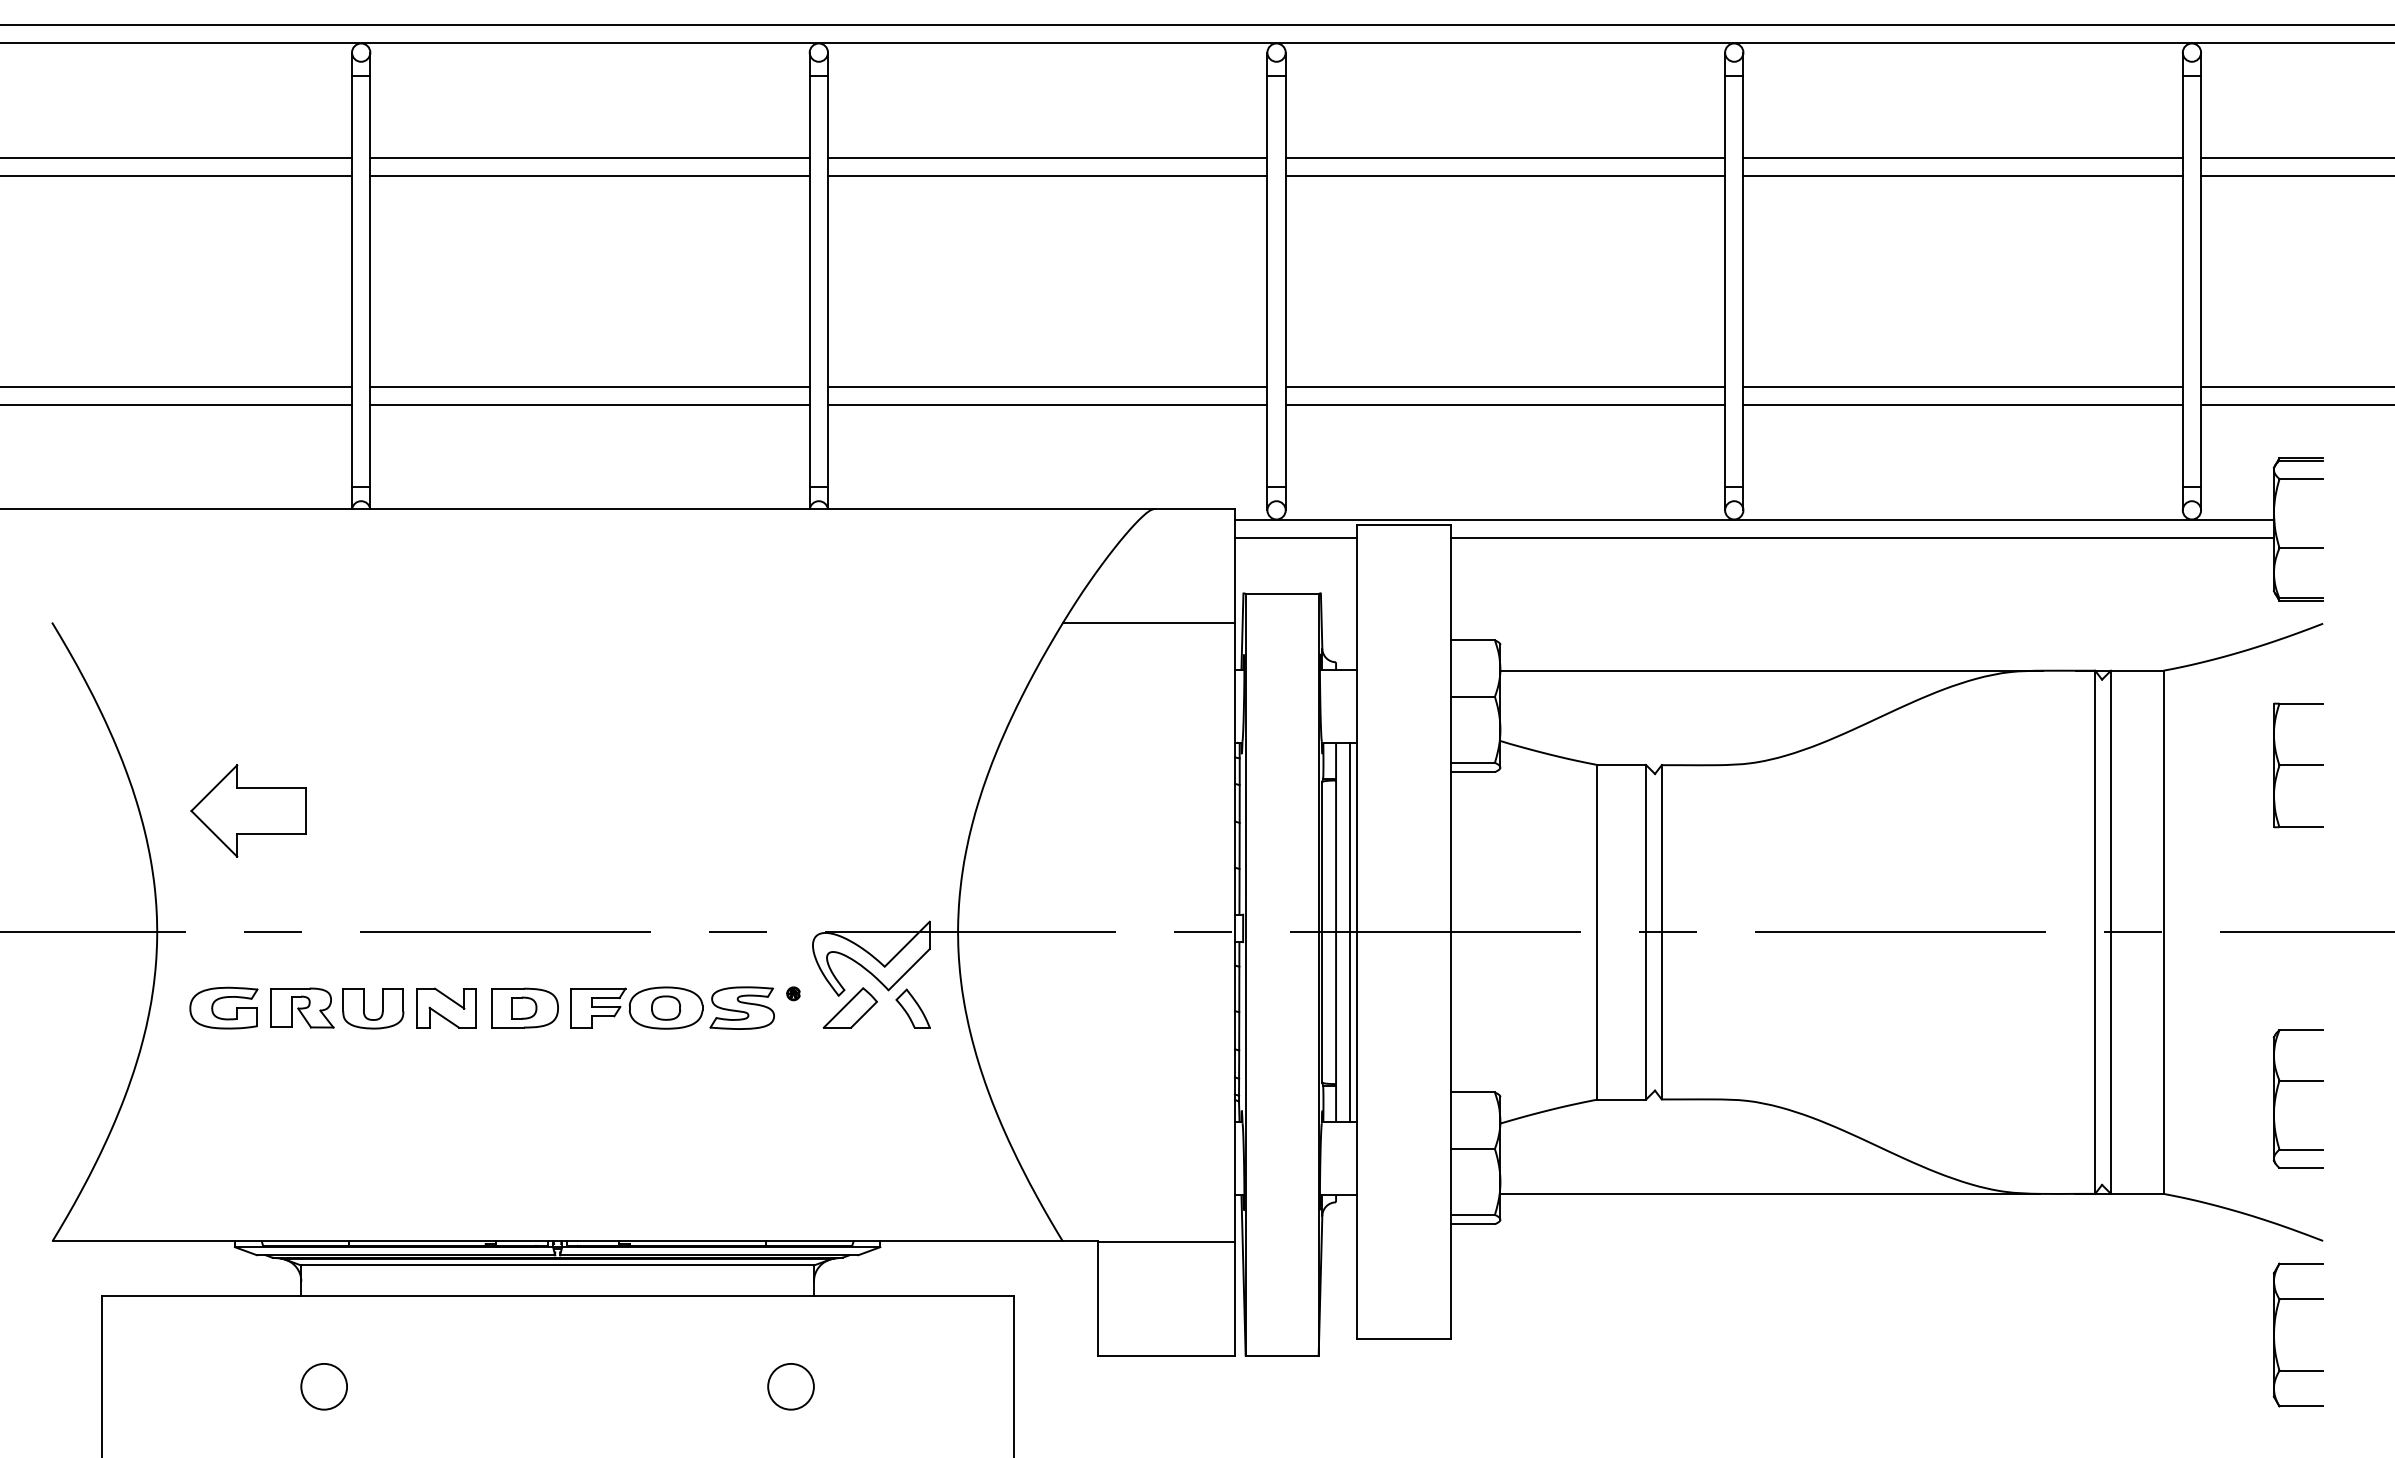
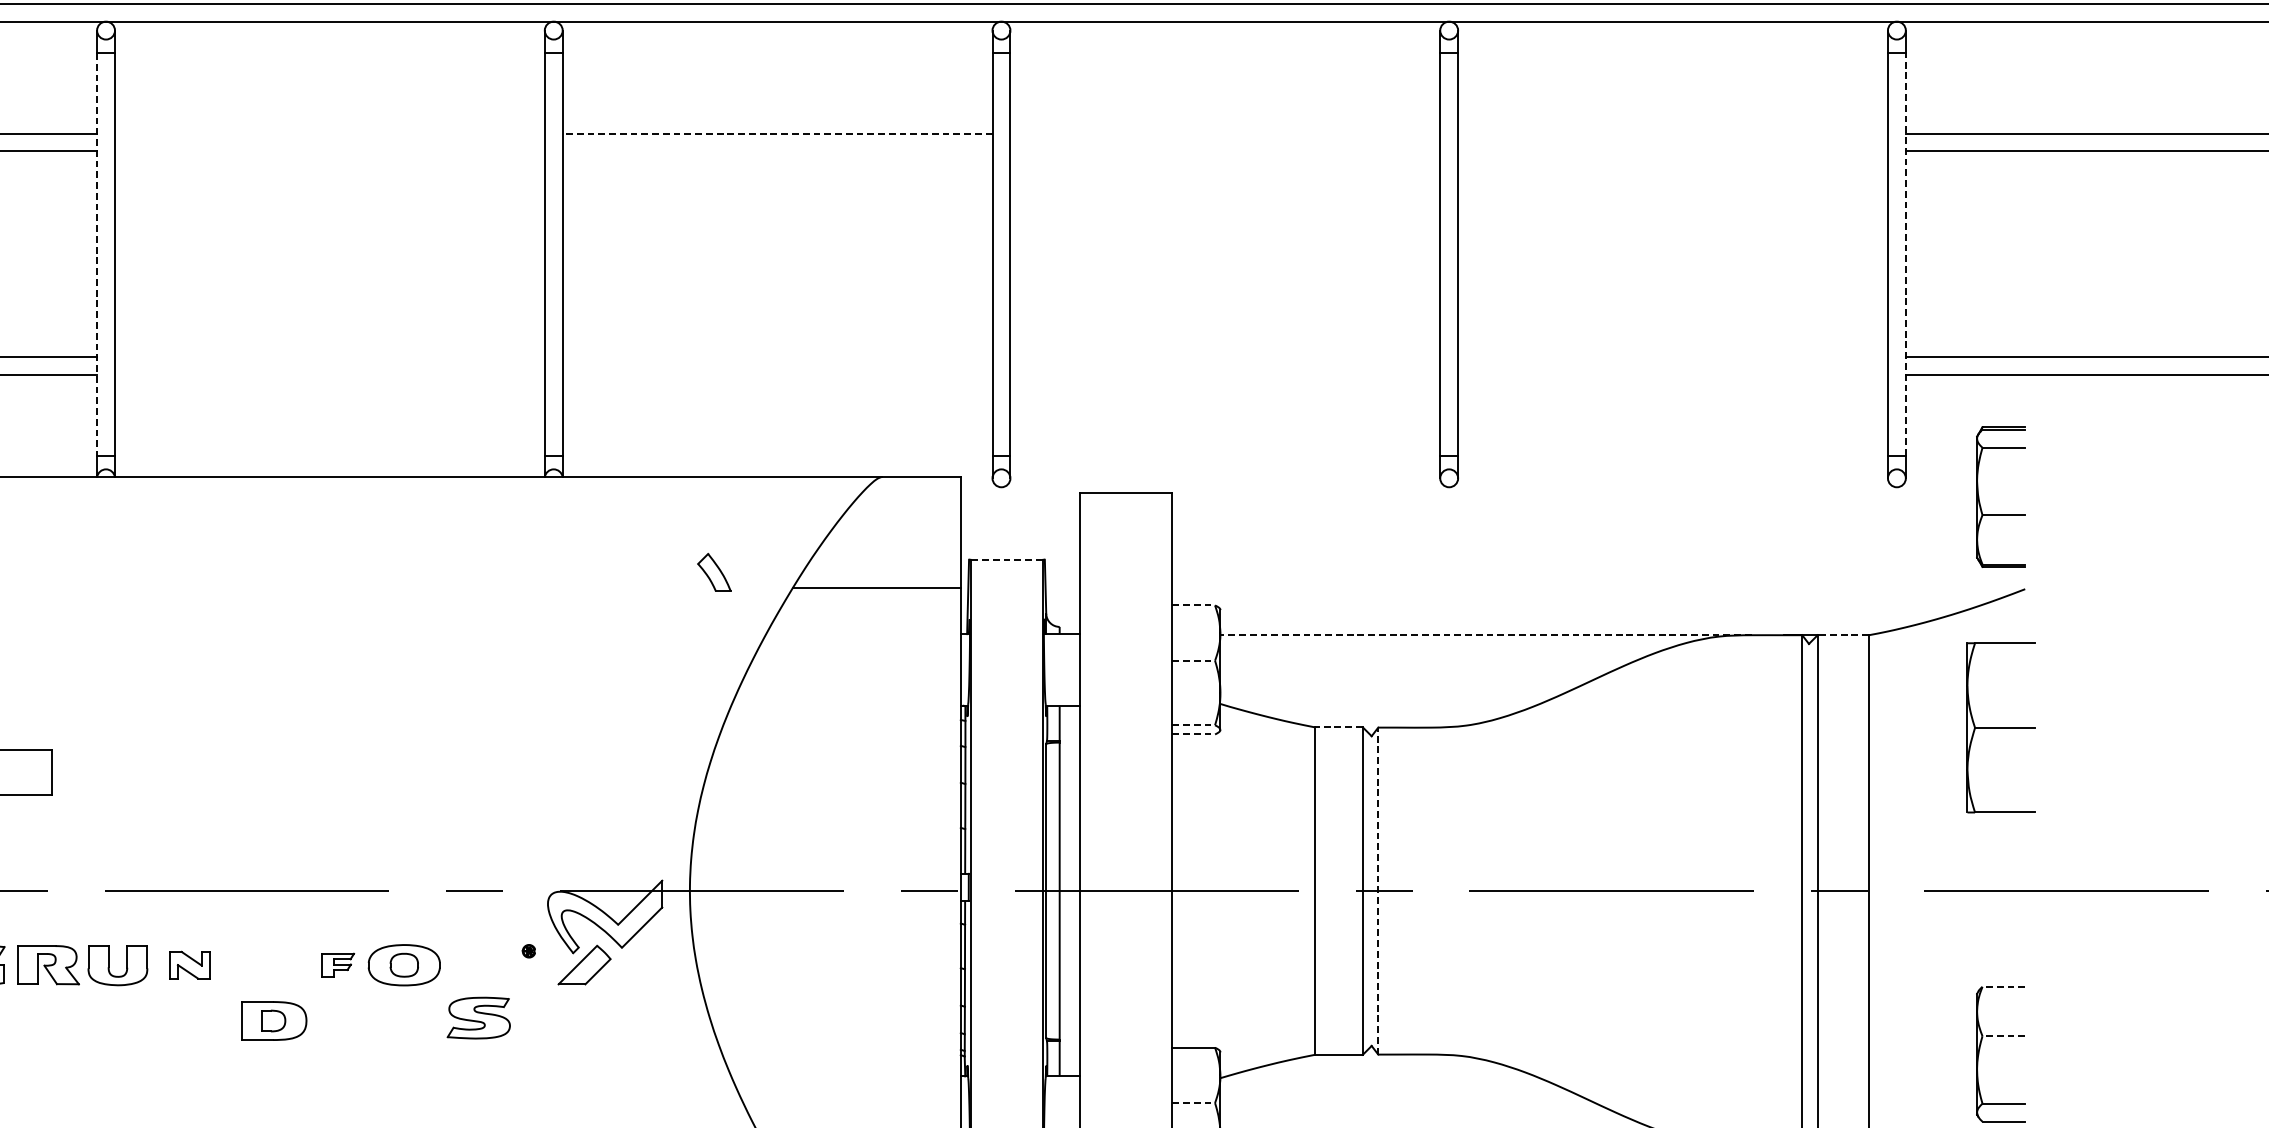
line: (589, 157) -> (329, 133), removed
line: (1047, 157) -> (777, 133), solid -> dashed
line: (1505, 157) -> (1225, 133), removed
line: (1962, 157) -> (1672, 133), removed
line: (589, 176) -> (329, 151), removed
line: (1047, 176) -> (777, 151), removed
line: (1505, 176) -> (1225, 151), removed
line: (1962, 176) -> (1672, 151), removed
line: (352, 281) -> (97, 254), solid -> dashed
line: (2201, 281) -> (1906, 254), solid -> dashed
line: (589, 386) -> (329, 357), removed
line: (1047, 386) -> (777, 357), removed
line: (1505, 386) -> (1225, 357), removed
line: (1962, 386) -> (1672, 357), removed
line: (589, 405) -> (329, 375), removed
line: (1047, 405) -> (777, 375), removed
line: (1505, 405) -> (1225, 375), removed
line: (1962, 405) -> (1672, 375), removed
line: (1754, 519) -> (1468, 487), removed
line: (1296, 537) -> (1020, 504), removed
line: (1862, 537) -> (1574, 504), removed
line: (1282, 593) -> (1007, 559), solid -> dashed
line: (1473, 640) -> (1194, 605), solid -> dashed
line: (1771, 670) -> (1485, 634), solid -> dashed
line: (2136, 670) -> (1842, 634), solid -> dashed
line: (1473, 696) -> (1194, 660), solid -> dashed
line: (1473, 762) -> (1194, 724), solid -> dashed
line: (1621, 764) -> (1338, 726), solid -> dashed
part: (2298, 765) -> (2001, 727), size x1.4
line: (1473, 772) -> (1194, 734), solid -> dashed
line: (1349, 931) -> (1072, 890), removed
line: (1661, 931) -> (1378, 890), solid -> dashed
part: (446, 1007) -> (189, 964), size x0.7
part: (524, 1007) -> (273, 1020), moved
part: (598, 1007) -> (338, 964), size x0.6
part: (741, 1007) -> (478, 1017), moved
part: (912, 1008) -> (713, 572), moved
line: (2301, 1030) -> (2004, 987), solid -> dashed
line: (2301, 1080) -> (2004, 1036), solid -> dashed
line: (1473, 1149) -> (1194, 1103), solid -> dashed

